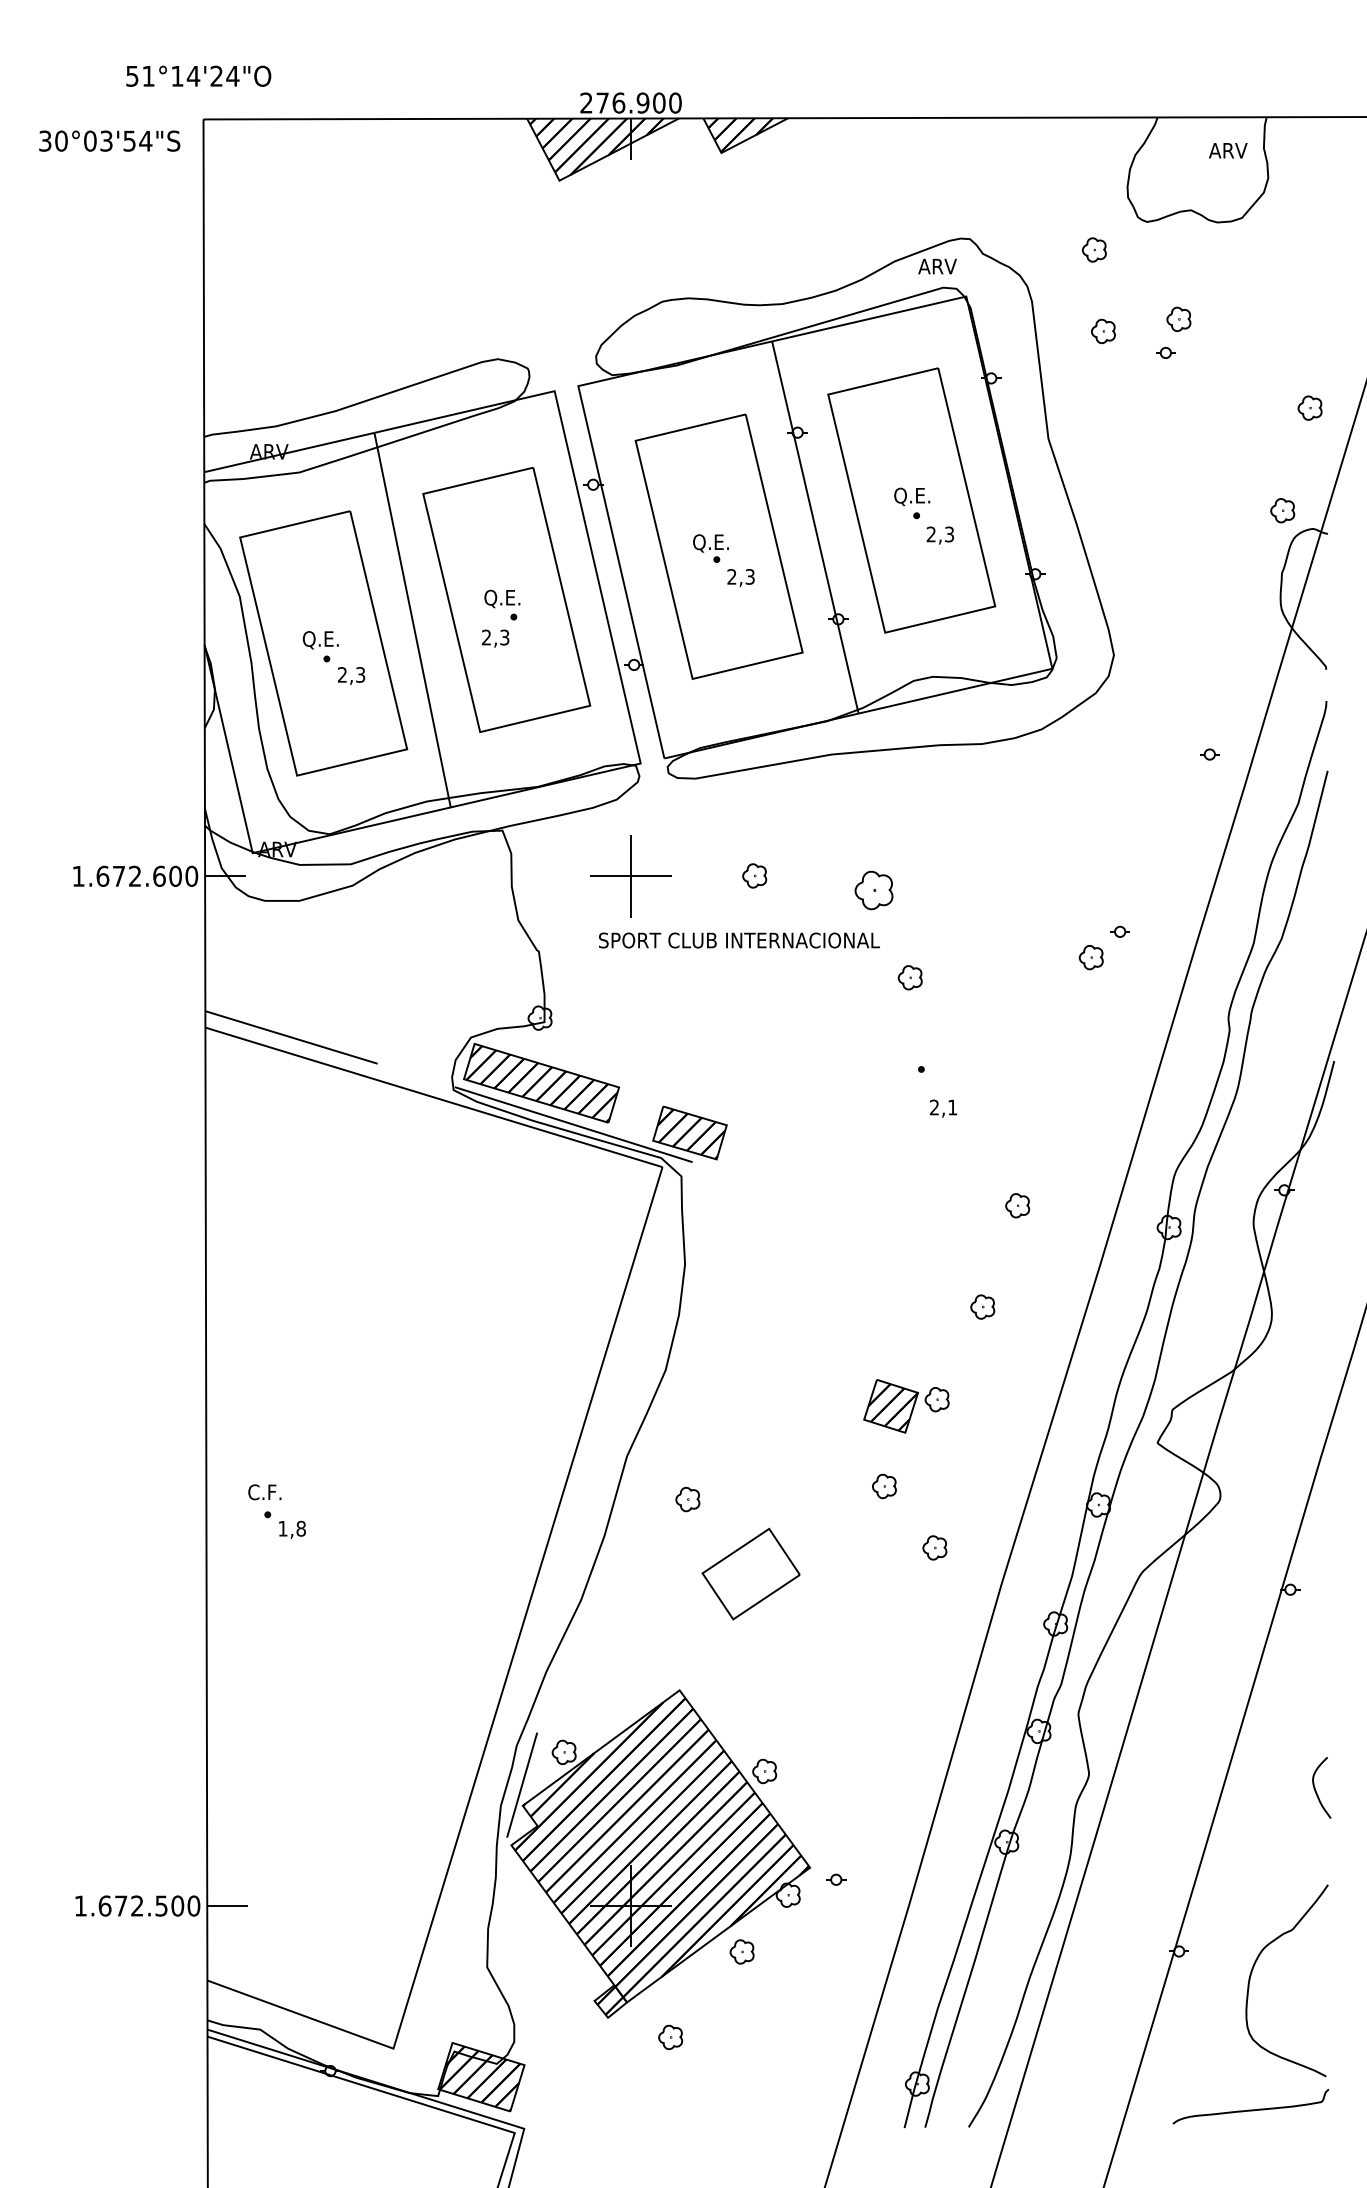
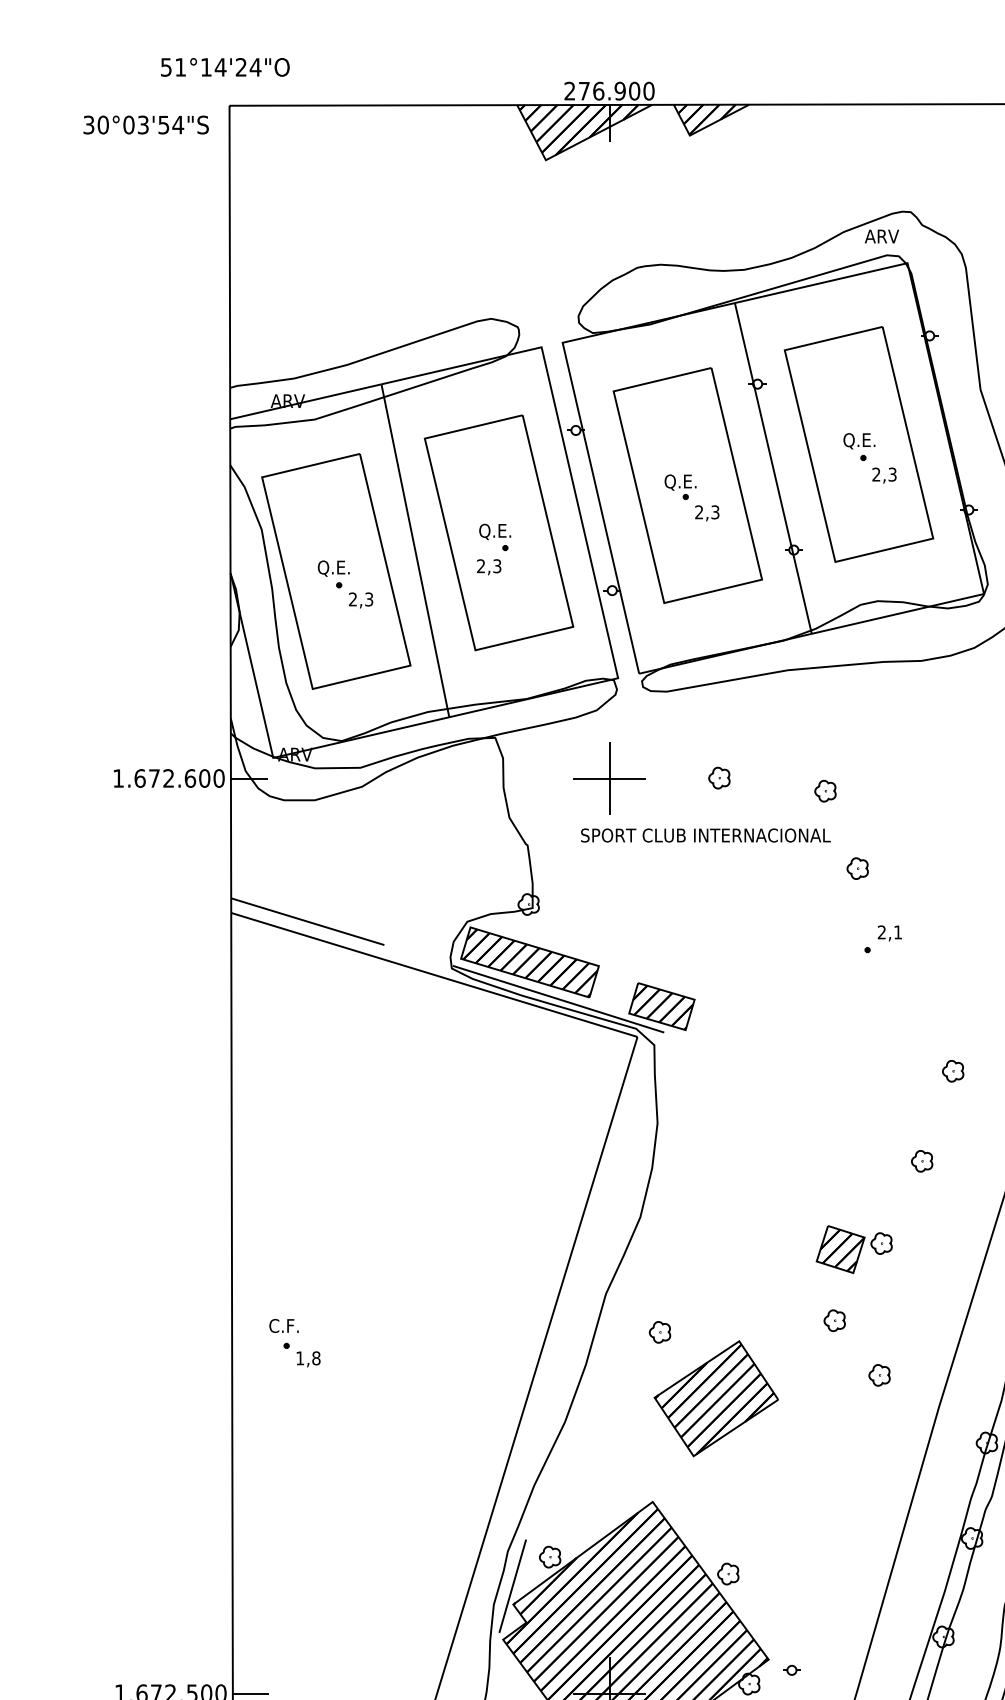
part: (873, 890) -> (825, 791), size x0.62
text: (943, 1108) -> (889, 933), moved
part: (750, 1573) -> (715, 1398), size x1.43

